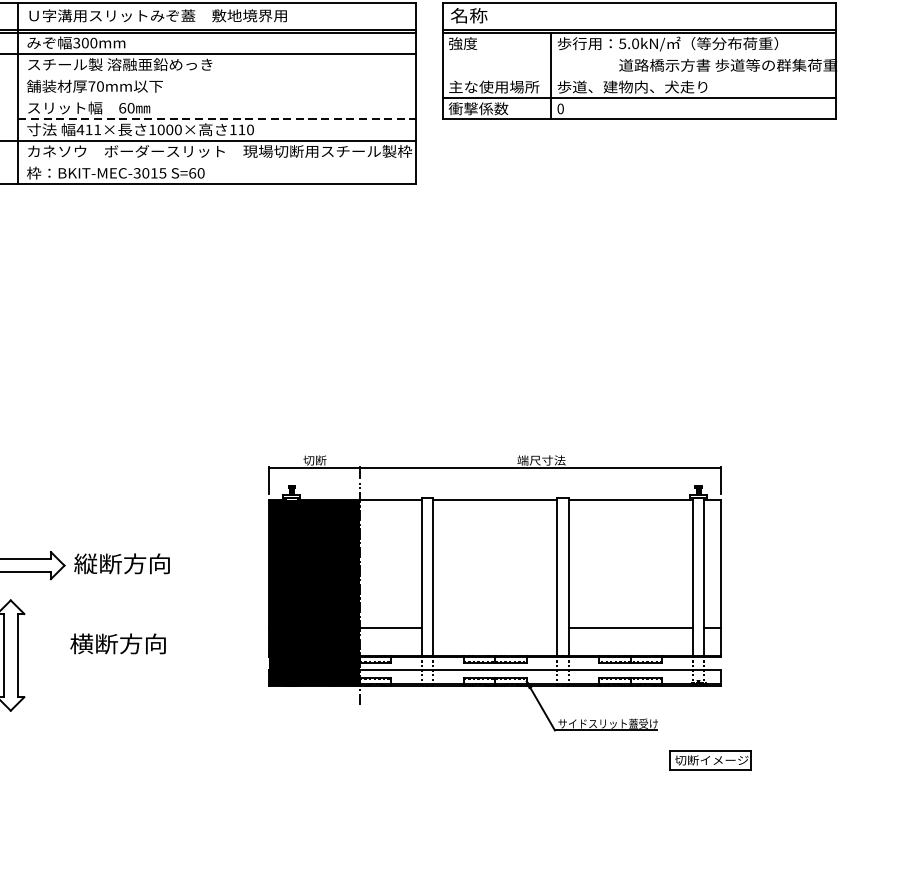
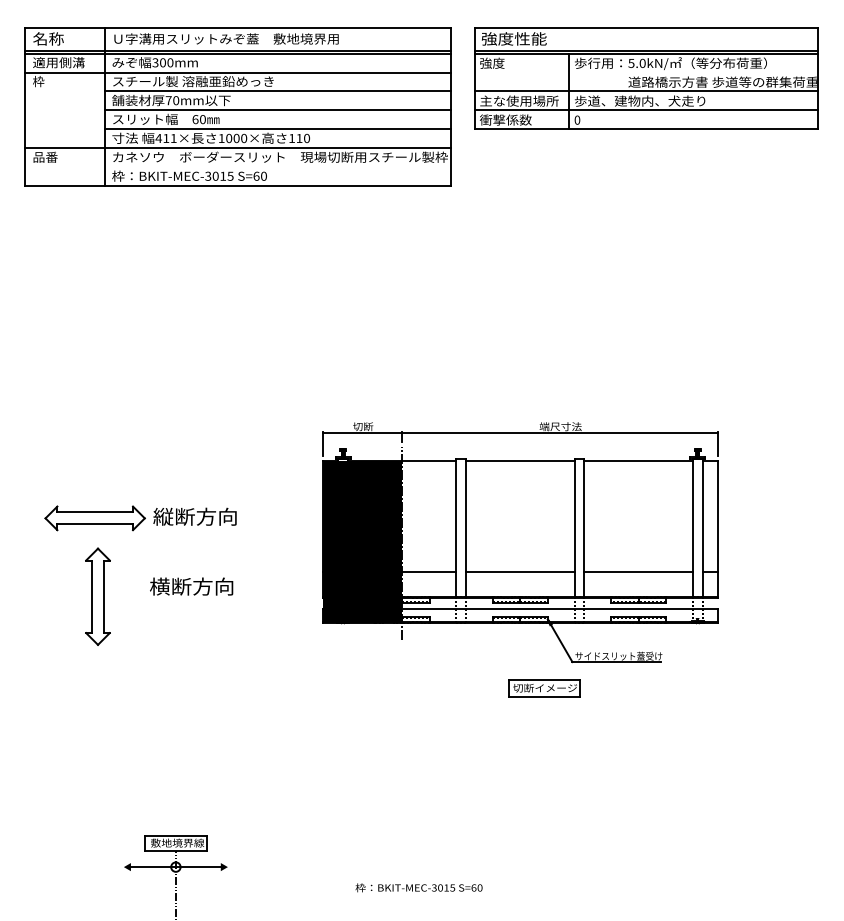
text: (487, 15) -> (513, 38), 名称 -> 強度性能
line: (216, 76) -> (277, 91), added
line: (638, 76) -> (645, 91), added
line: (216, 97) -> (277, 110), added
line: (217, 119) -> (278, 129), dashed -> solid
line: (495, 627) -> (520, 572), added
part: (711, 760) -> (544, 688), moved

